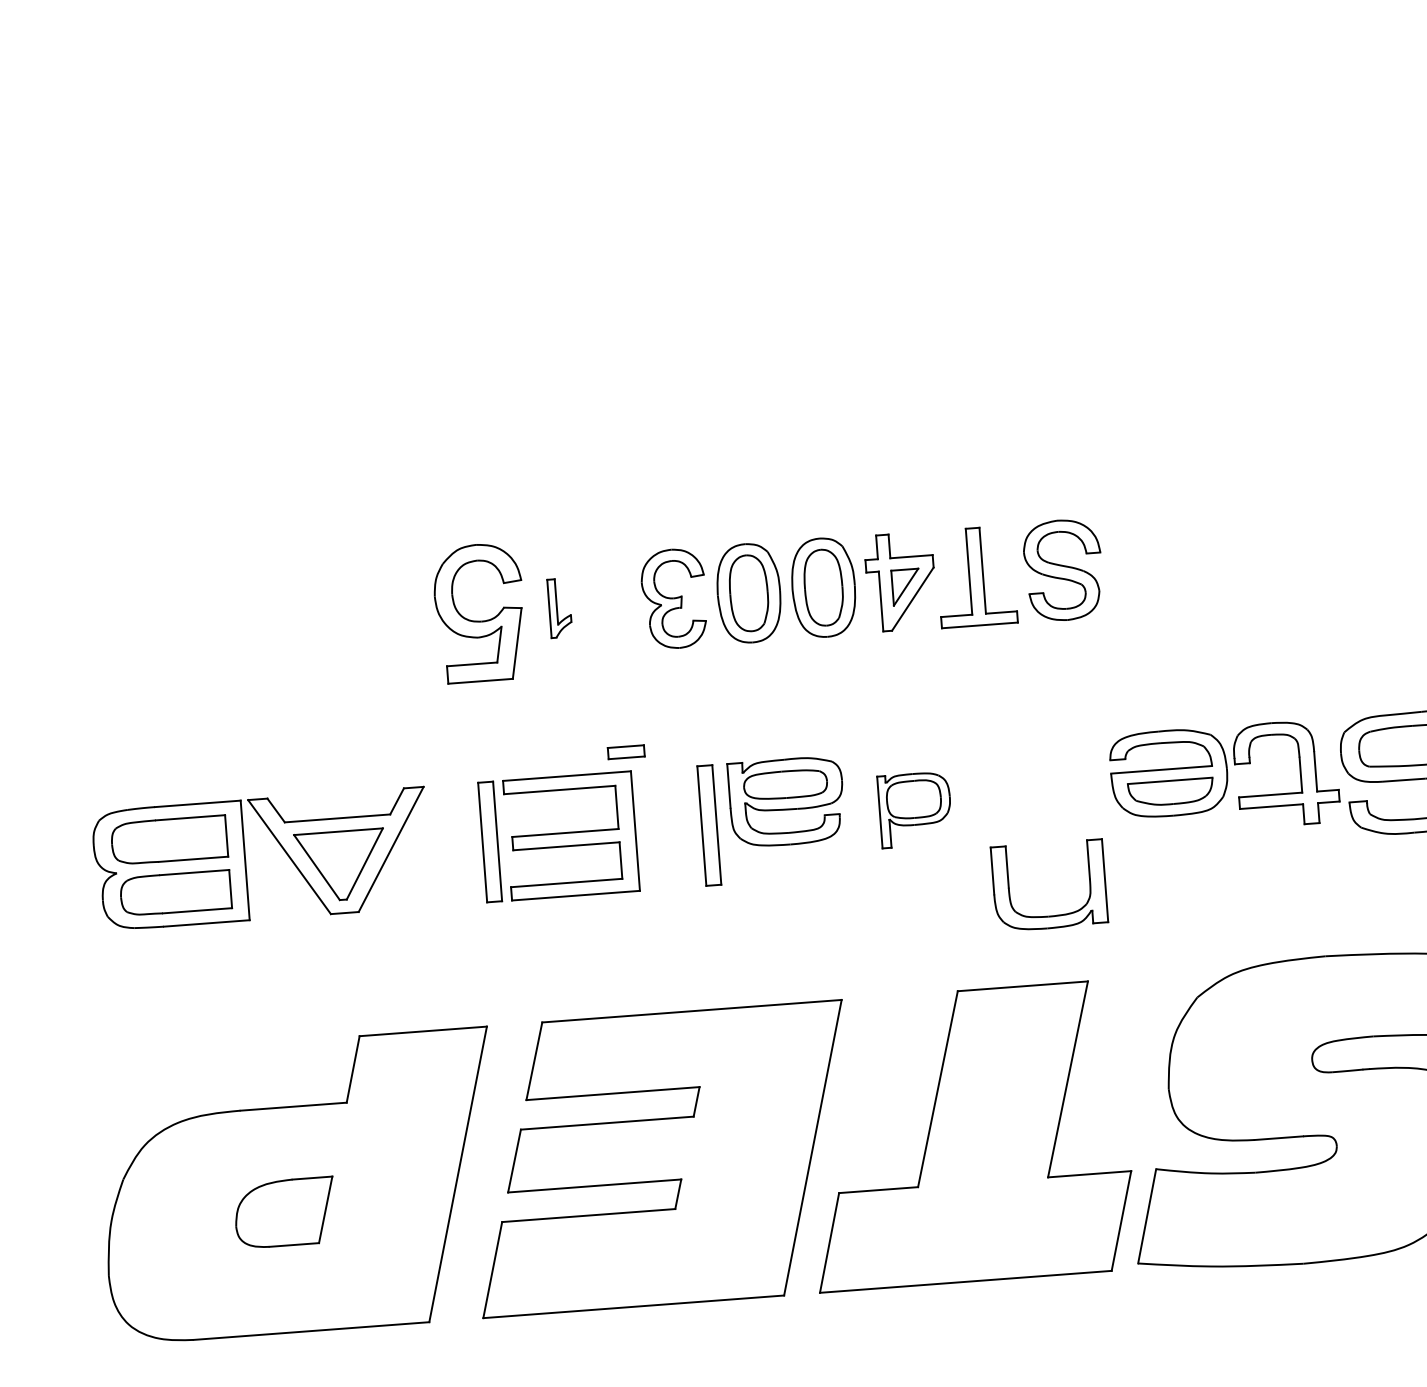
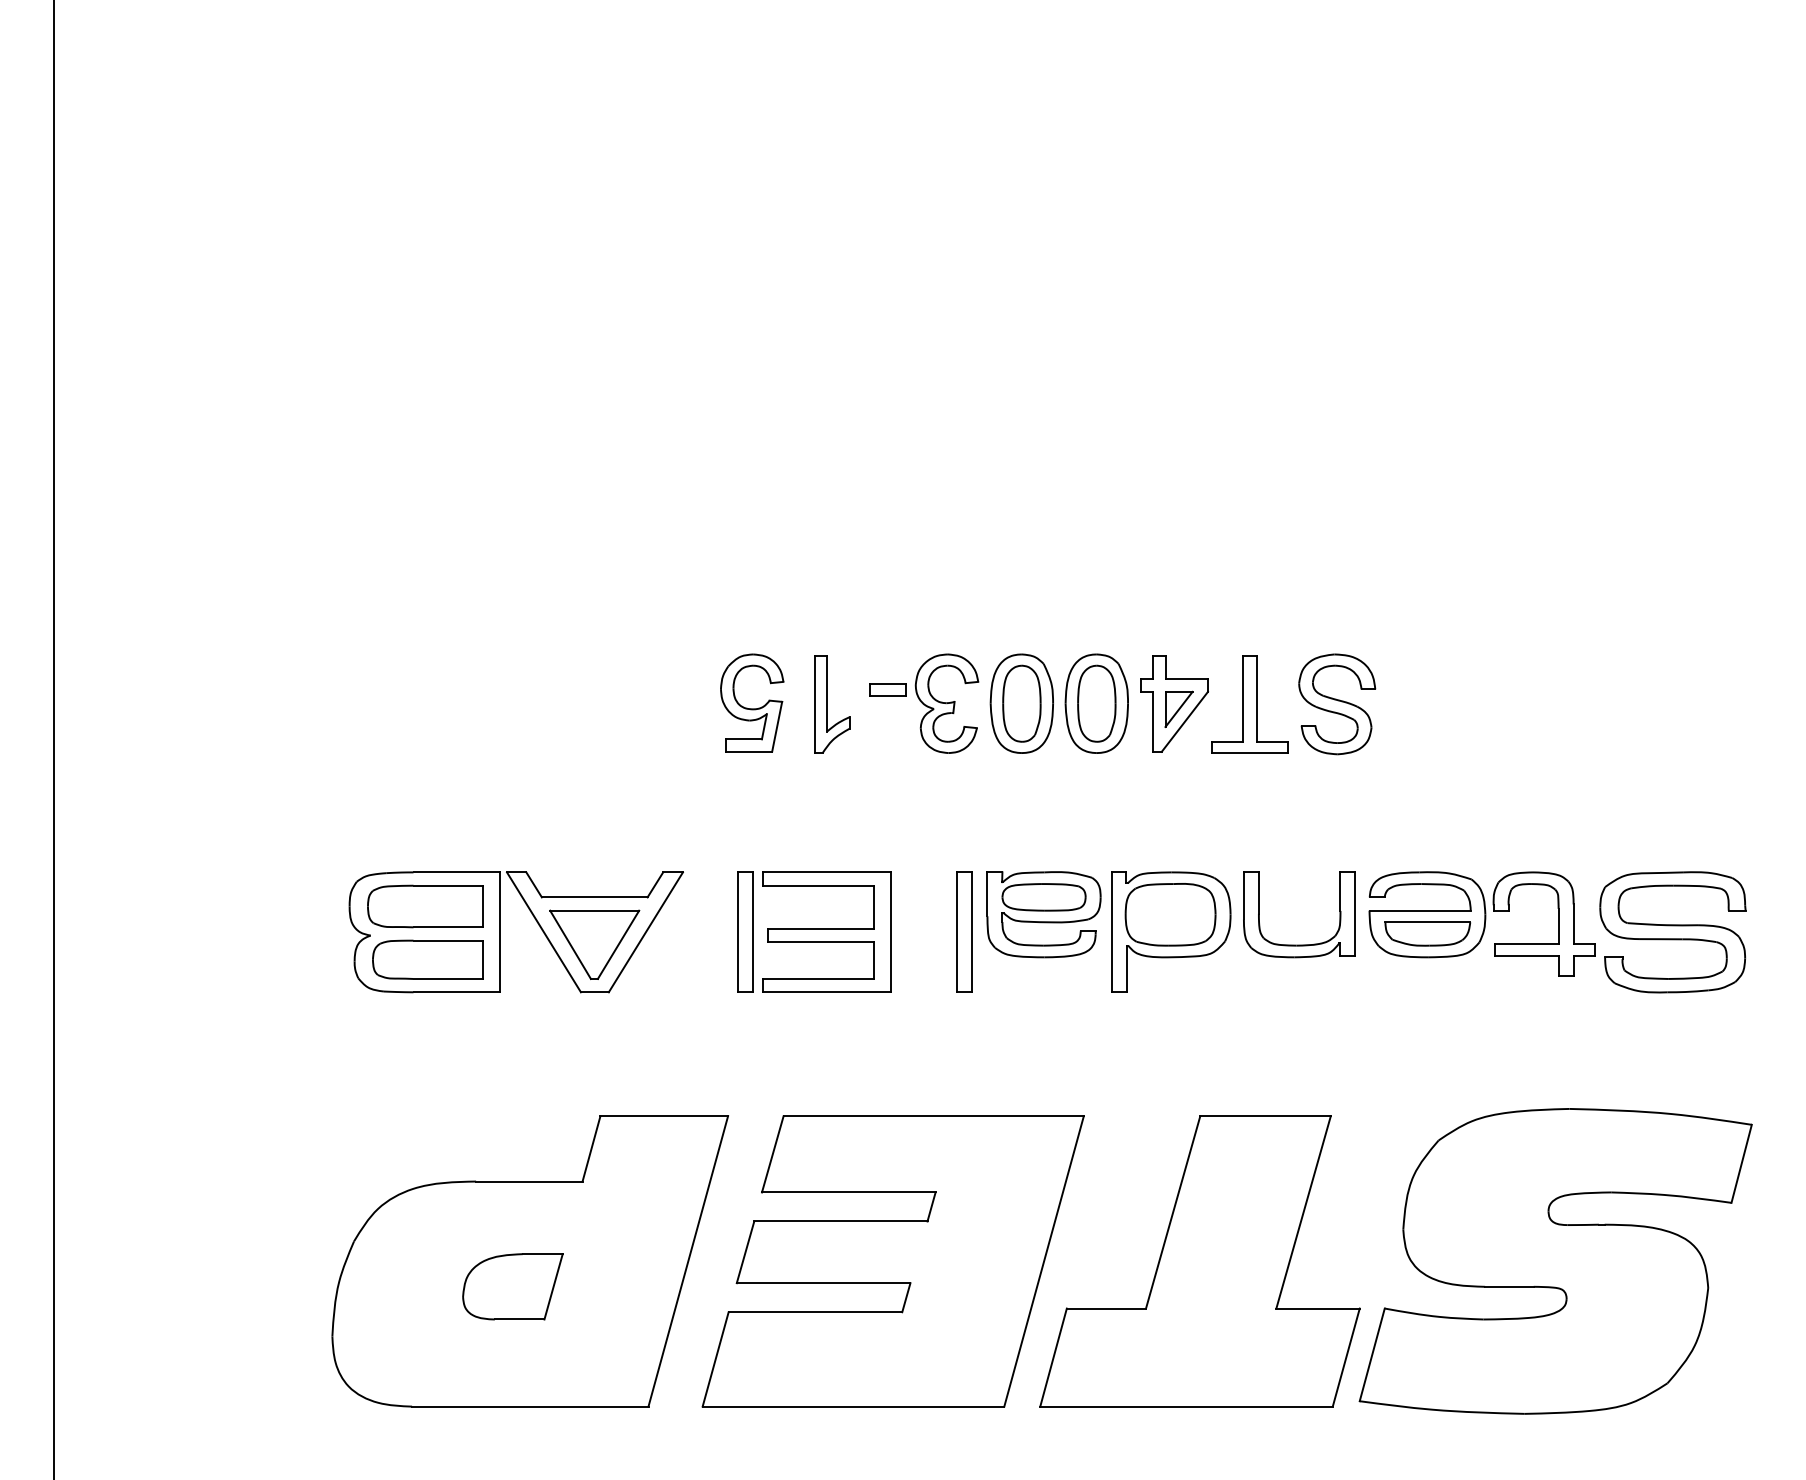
part: (560, 608) -> (832, 704), size x1.67
part: (480, 612) -> (752, 702), size x0.71
part: (626, 751) -> (887, 689), moved
part: (915, 809) -> (1171, 931), size x1.67
part: (1051, 915) -> (1299, 944), moved

